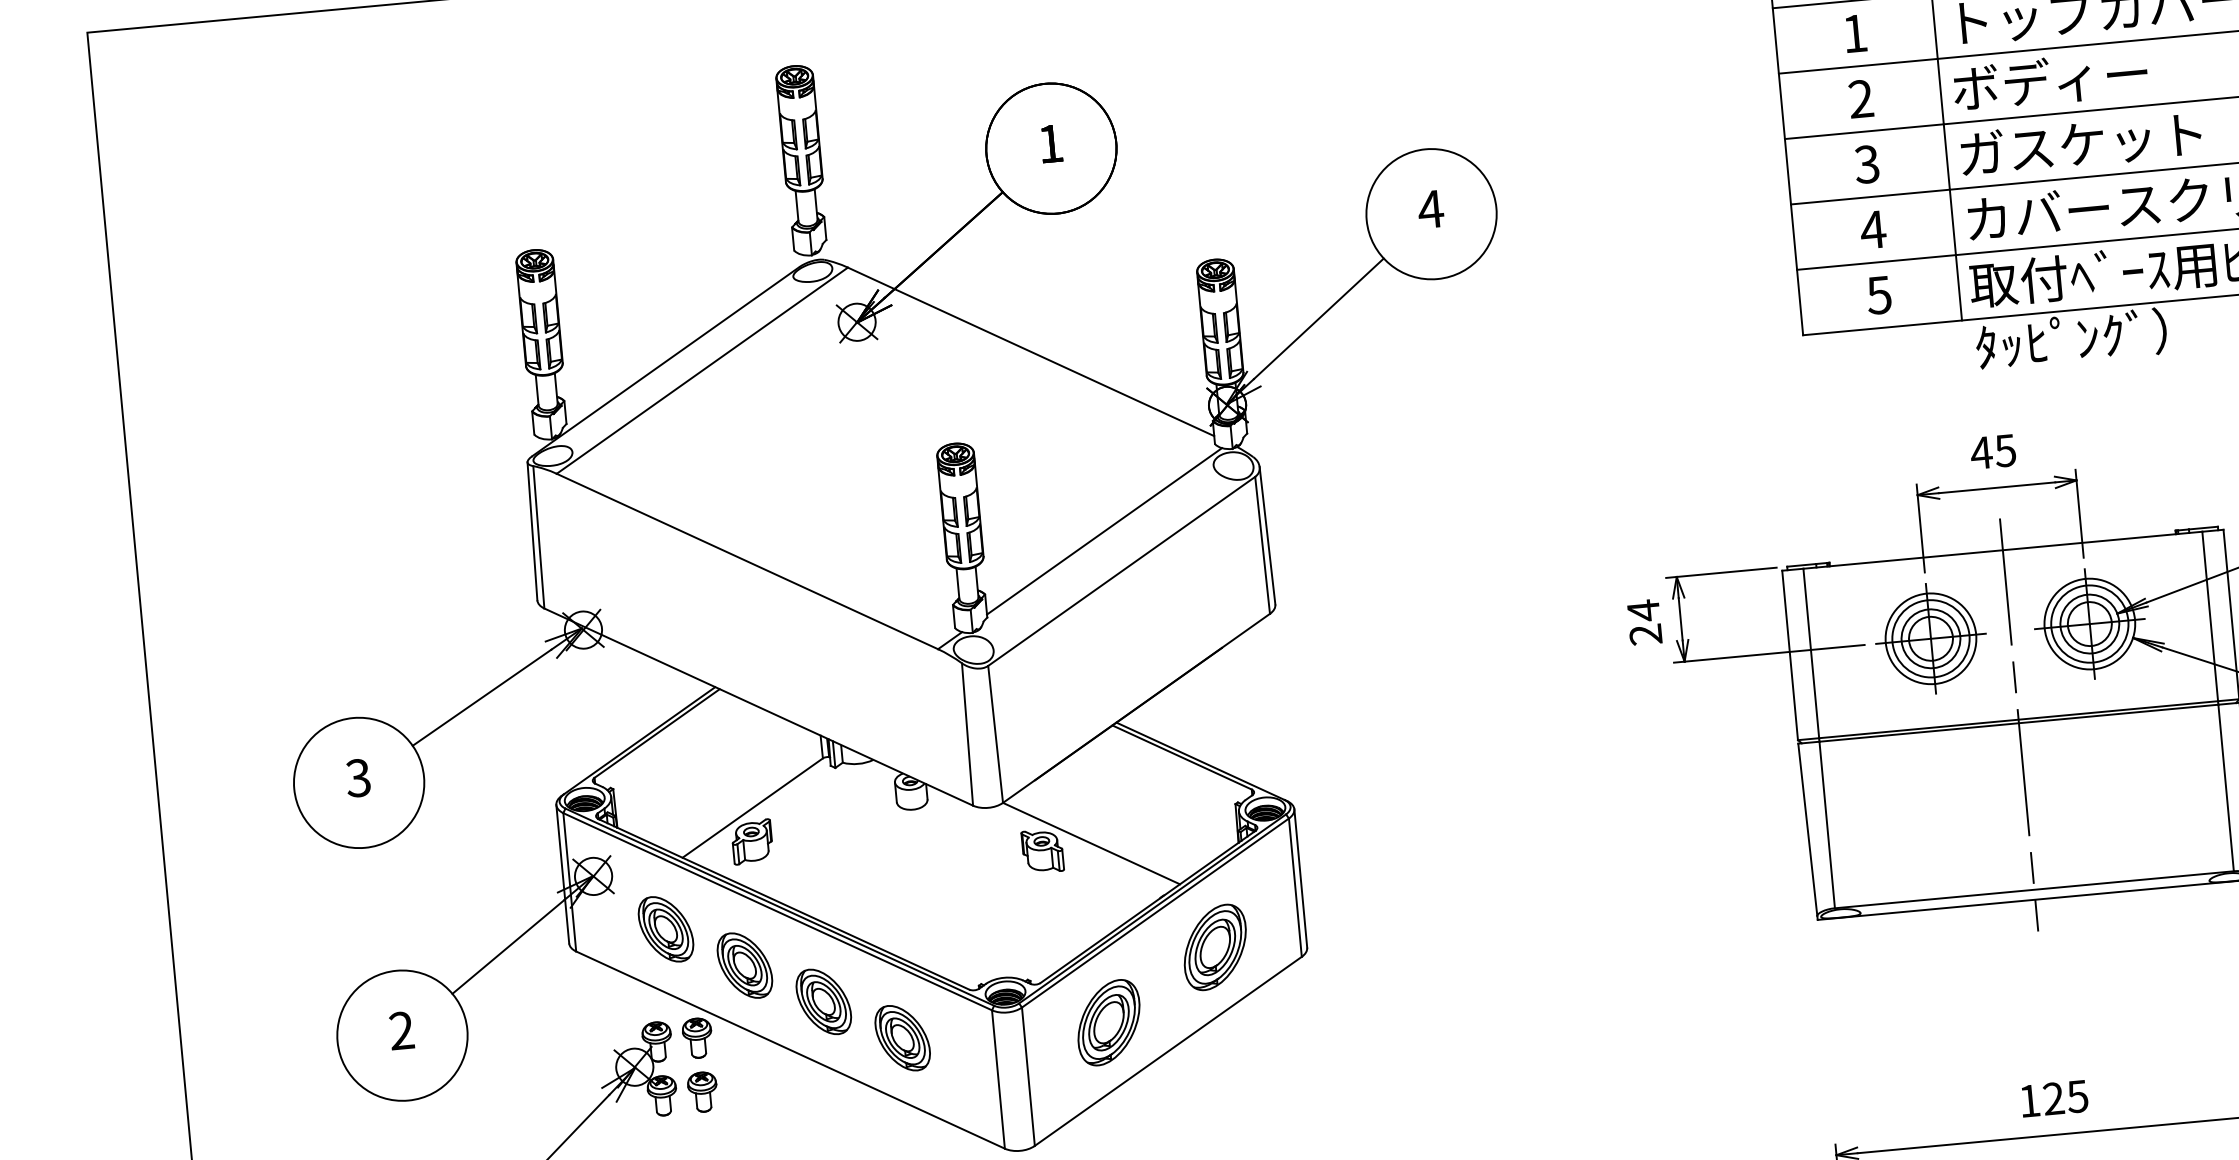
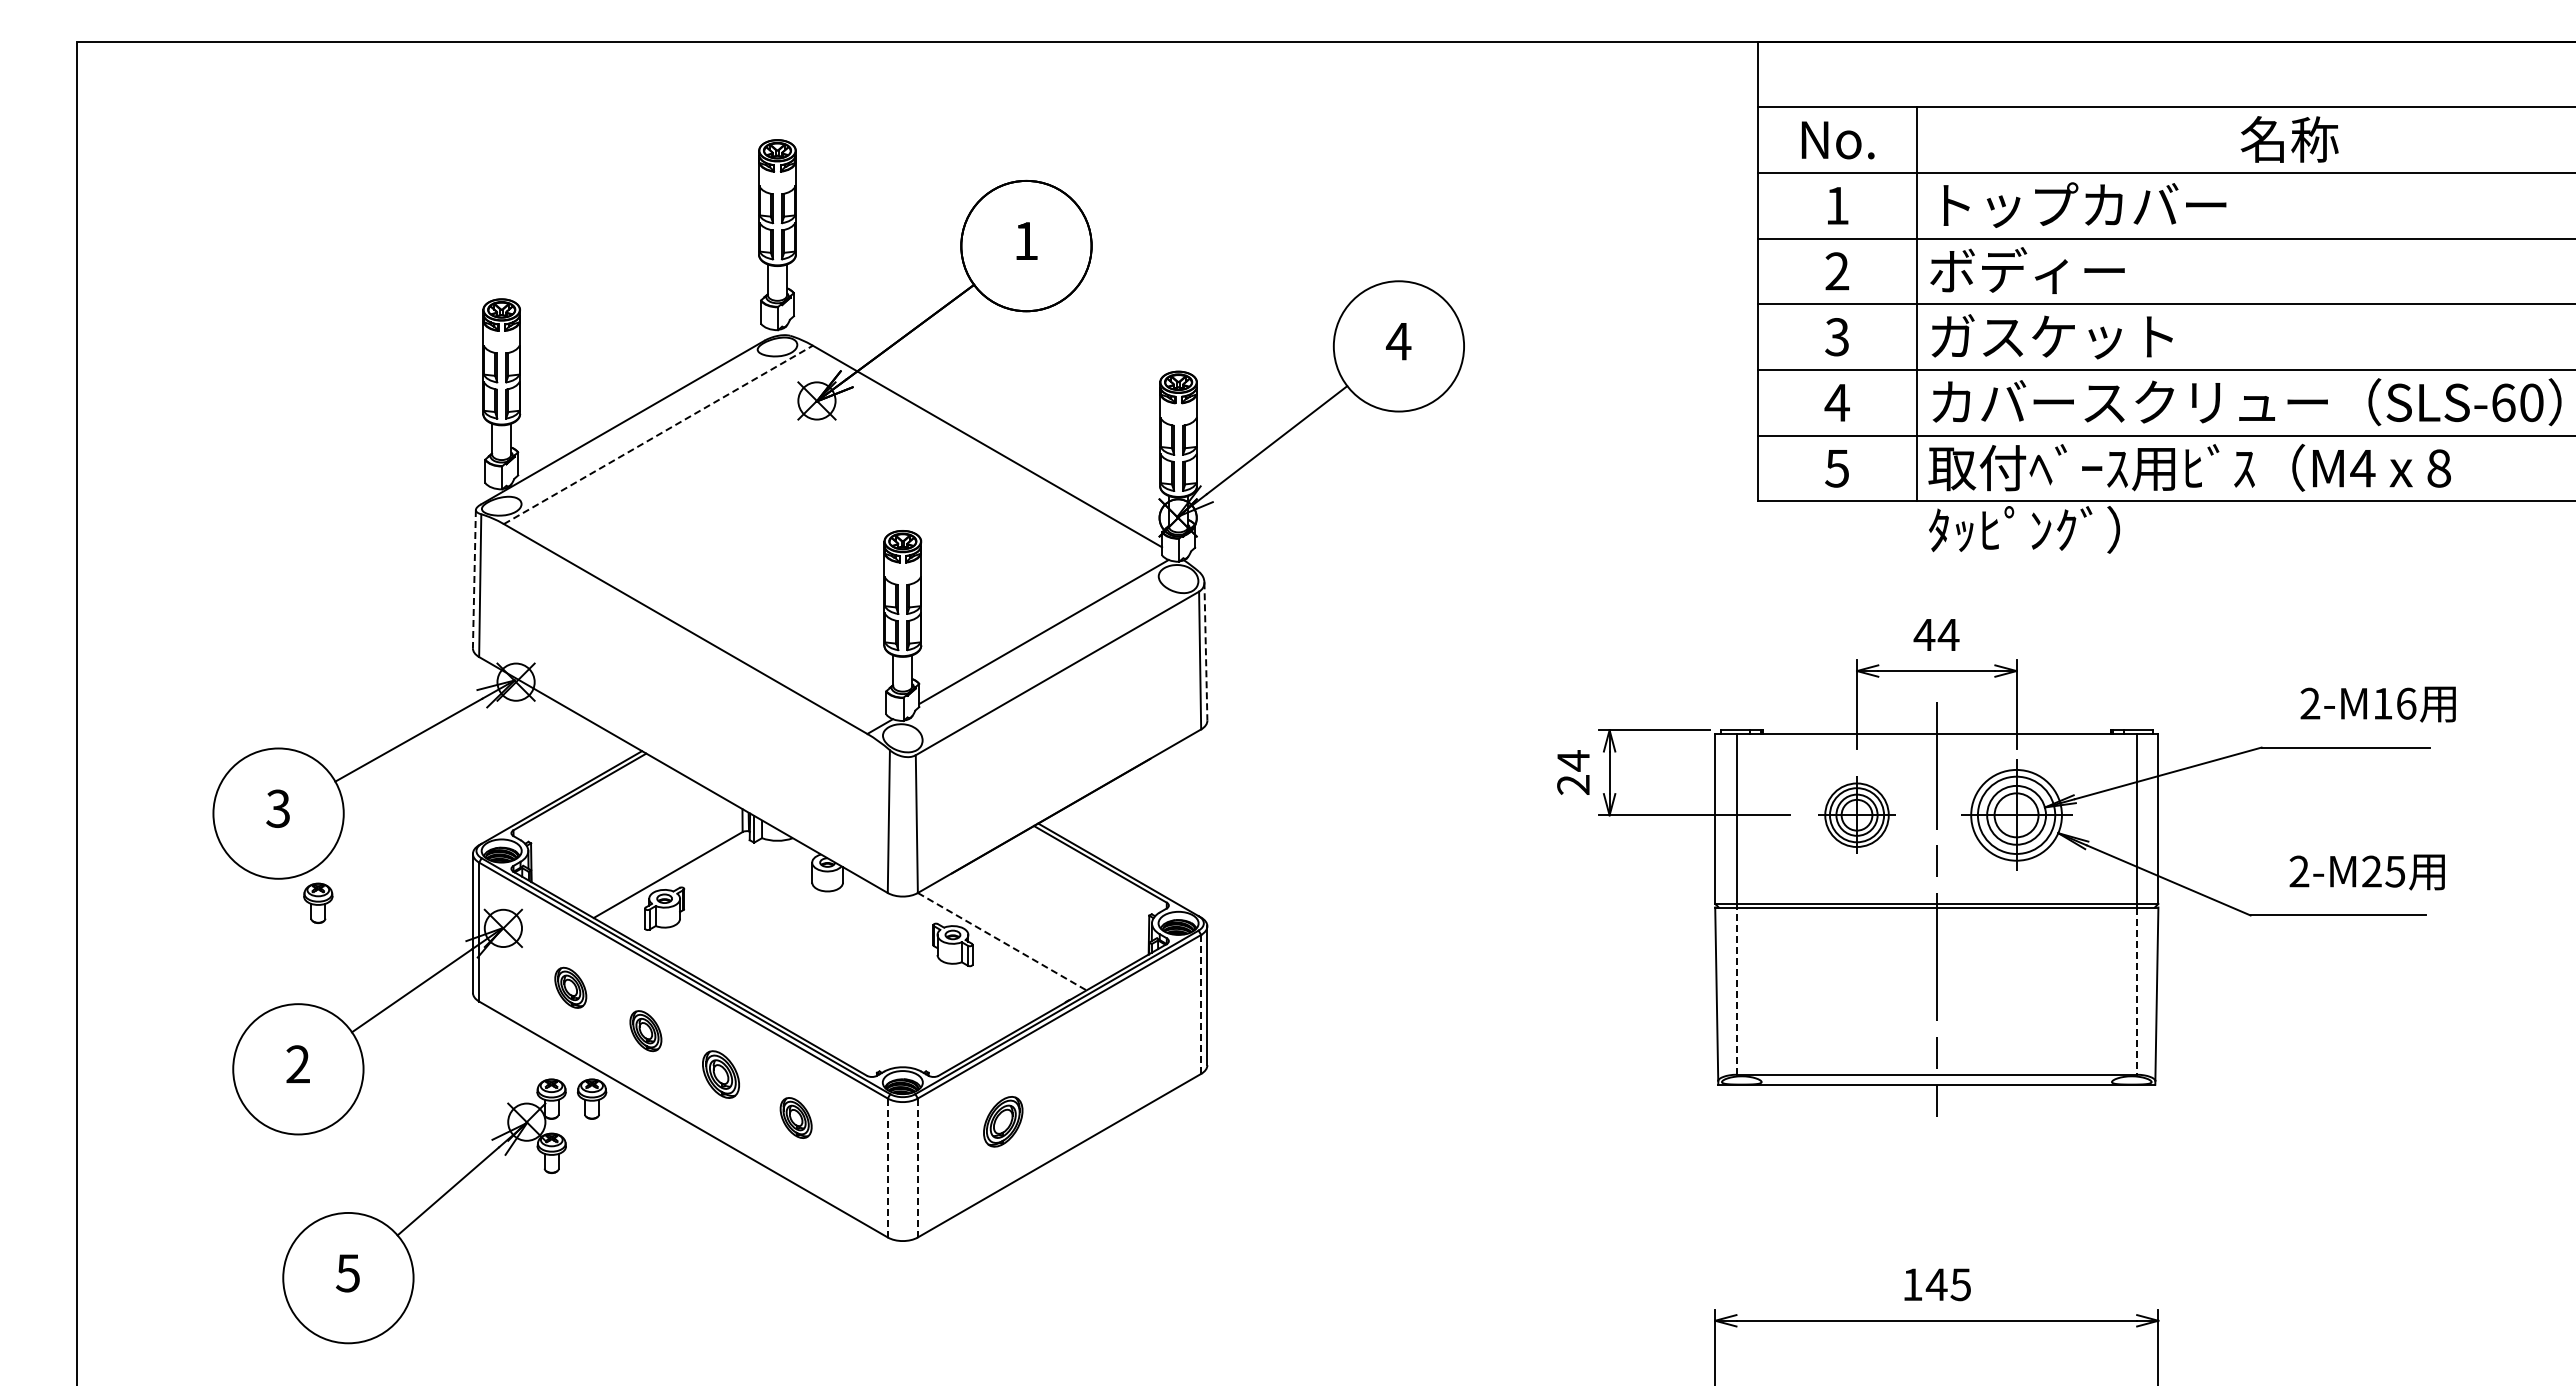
line: (702, 370) -> (658, 434), solid -> dashed
text: (2005, 451) -> (1948, 635), 45 -> 44
line: (532, 531) -> (474, 579), solid -> dashed
line: (1267, 535) -> (1205, 651), solid -> dashed
part: (1930, 638) -> (1856, 814), size x0.7
line: (2226, 788) -> (2137, 991), solid -> dashed
line: (1827, 825) -> (1736, 991), solid -> dashed
line: (1091, 843) -> (1002, 941), solid -> dashed
line: (1295, 887) -> (1201, 1004), solid -> dashed
part: (665, 929) -> (570, 987), size x0.6
part: (1214, 947) -> (1115, 1056), removed
part: (744, 964) -> (645, 1030), size x0.6
part: (823, 1001) -> (720, 1074), size x0.7
part: (1109, 1022) -> (1003, 1121), size x0.6
part: (901, 1037) -> (795, 1117), size x0.6
line: (1028, 1077) -> (917, 1168), solid -> dashed
line: (998, 1080) -> (887, 1168), solid -> dashed
part: (703, 1091) -> (318, 902), moved
text: (2053, 1098) -> (1936, 1284), 125 -> 145

